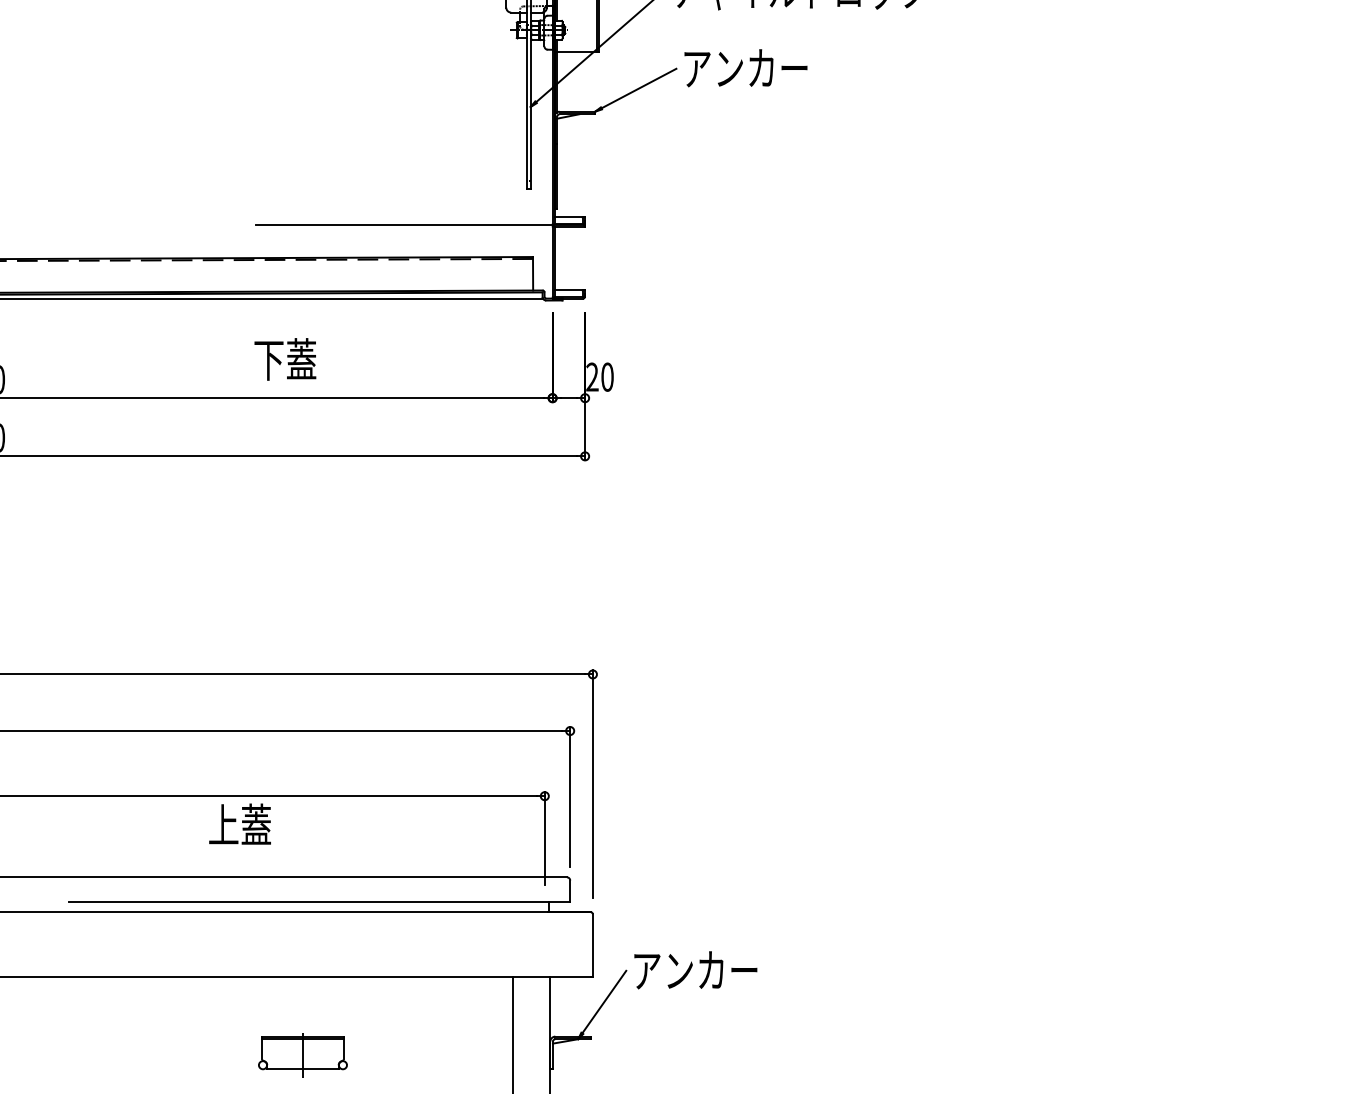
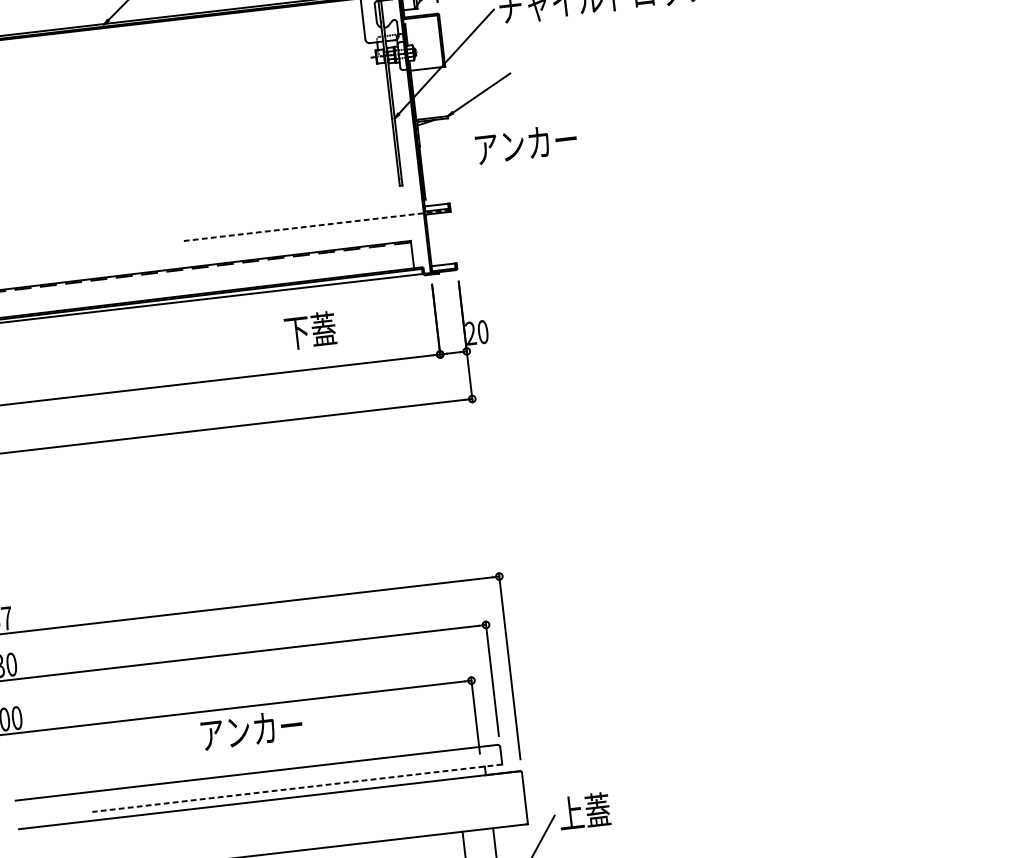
text: (745, 68) -> (526, 144), moved
line: (420, 225) -> (315, 225), solid -> dashed
text: (285, 359) -> (310, 330), moved
text: (271, 823) -> (250, 728), 上蓋 -> アンカー
line: (319, 901) -> (297, 788), solid -> dashed
text: (694, 968) -> (610, 807), アンカー -> 上蓋

